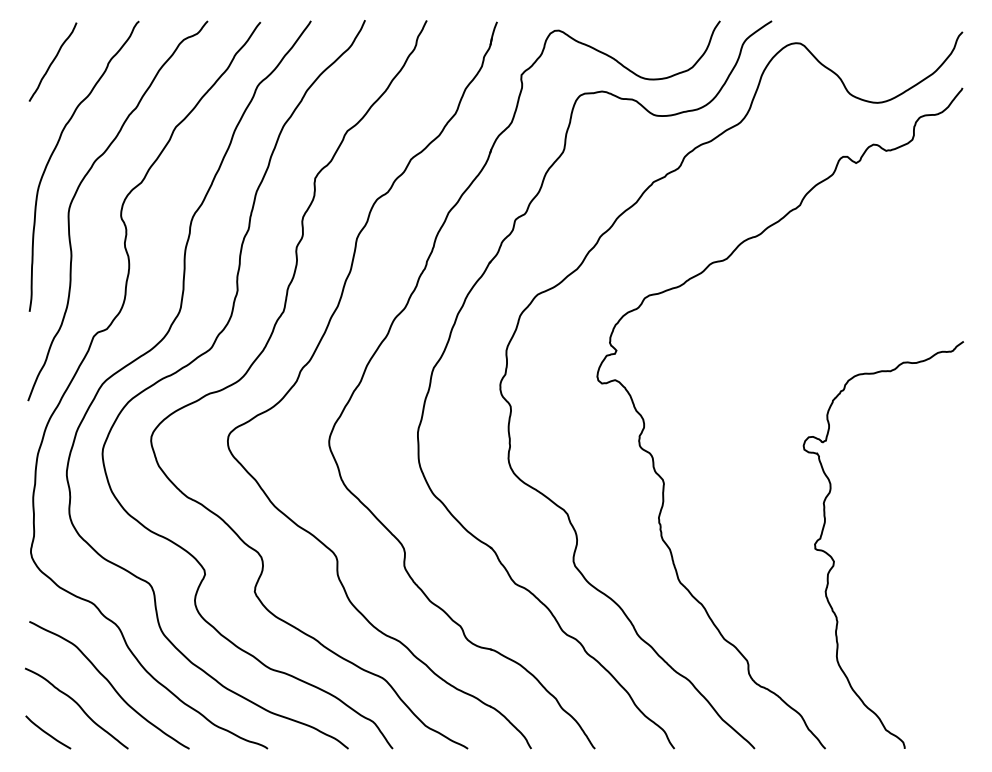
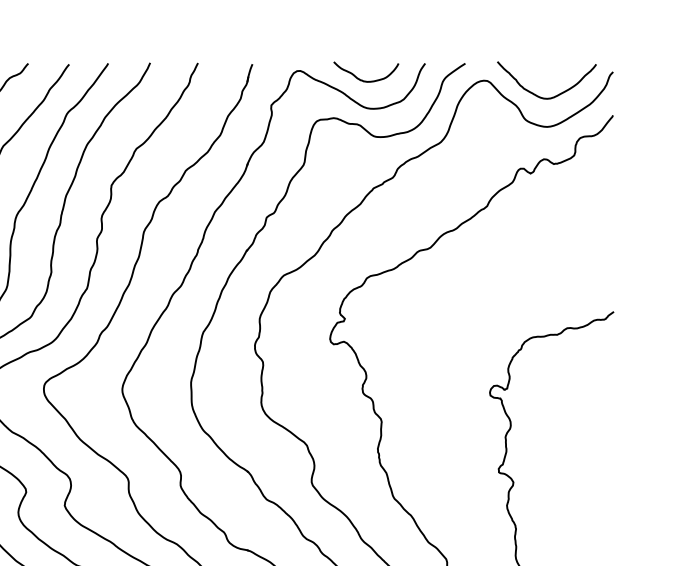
curve: (637, 41) -> (361, 79), added
curve: (871, 64) -> (542, 97), added

